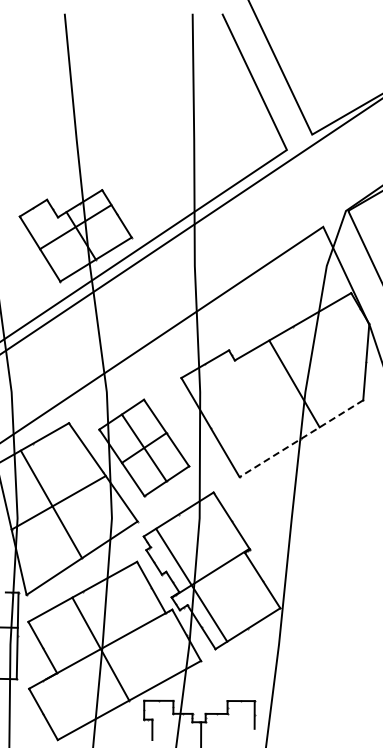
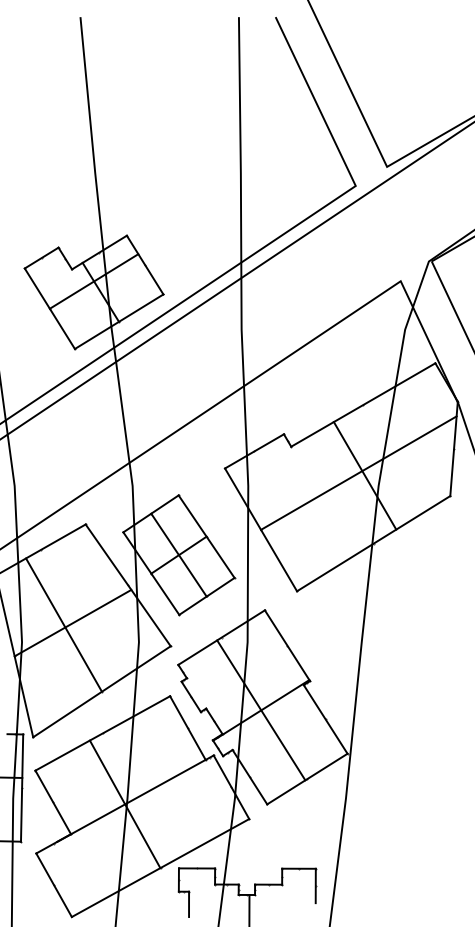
line: (289, 381) -> (358, 472), added
line: (301, 438) -> (373, 543), dashed -> solid
line: (191, 584) -> (261, 709), moved

